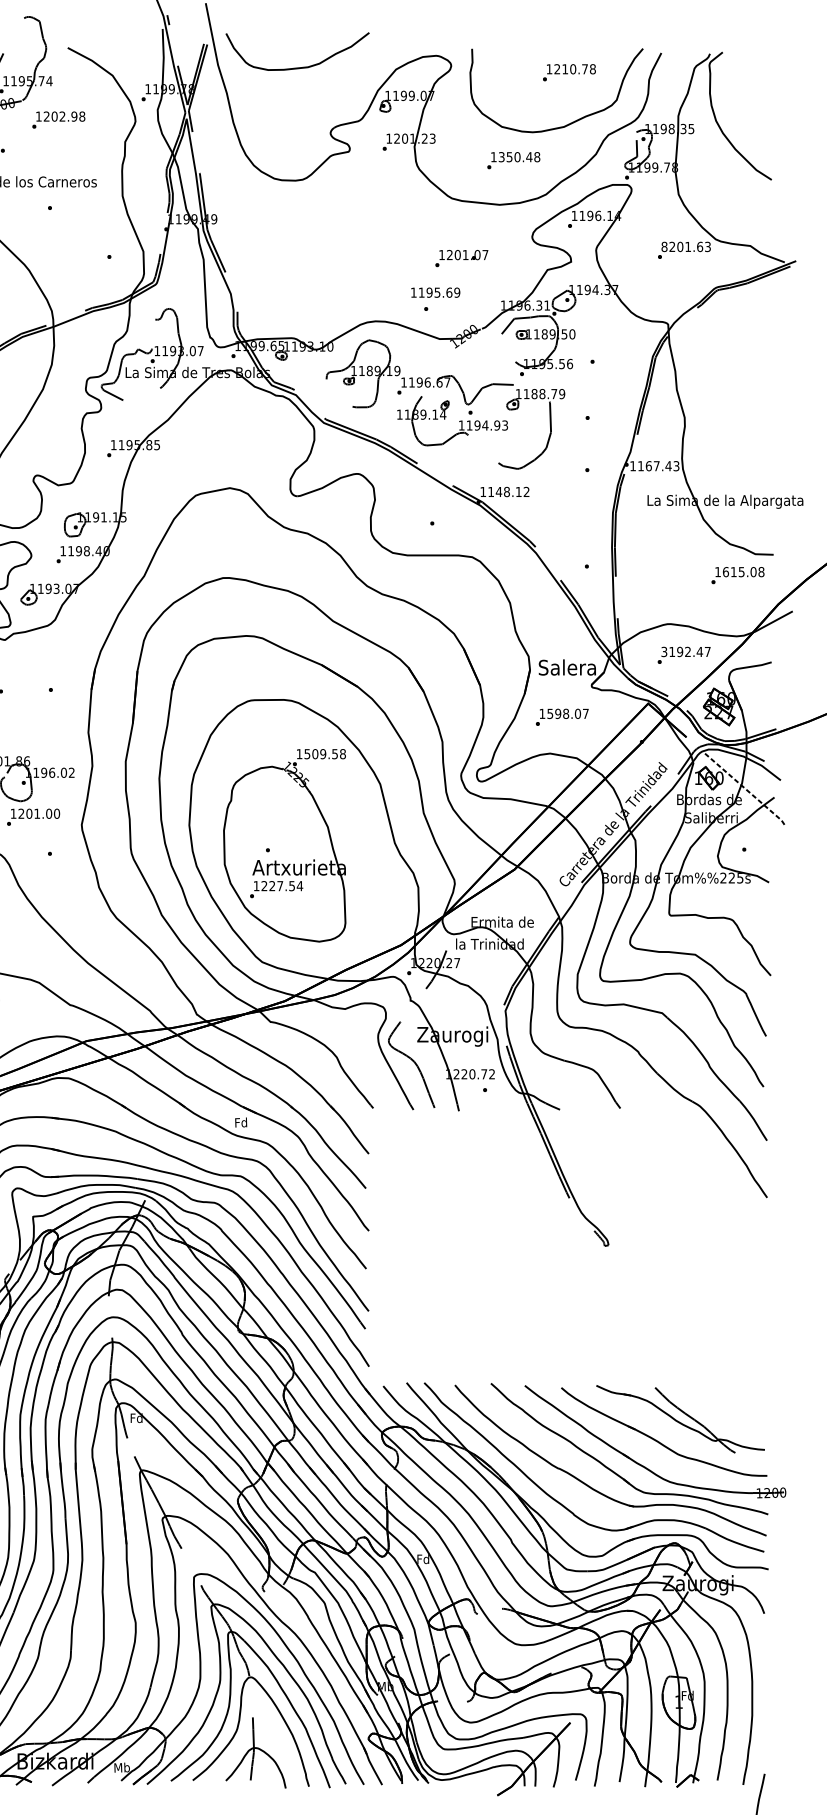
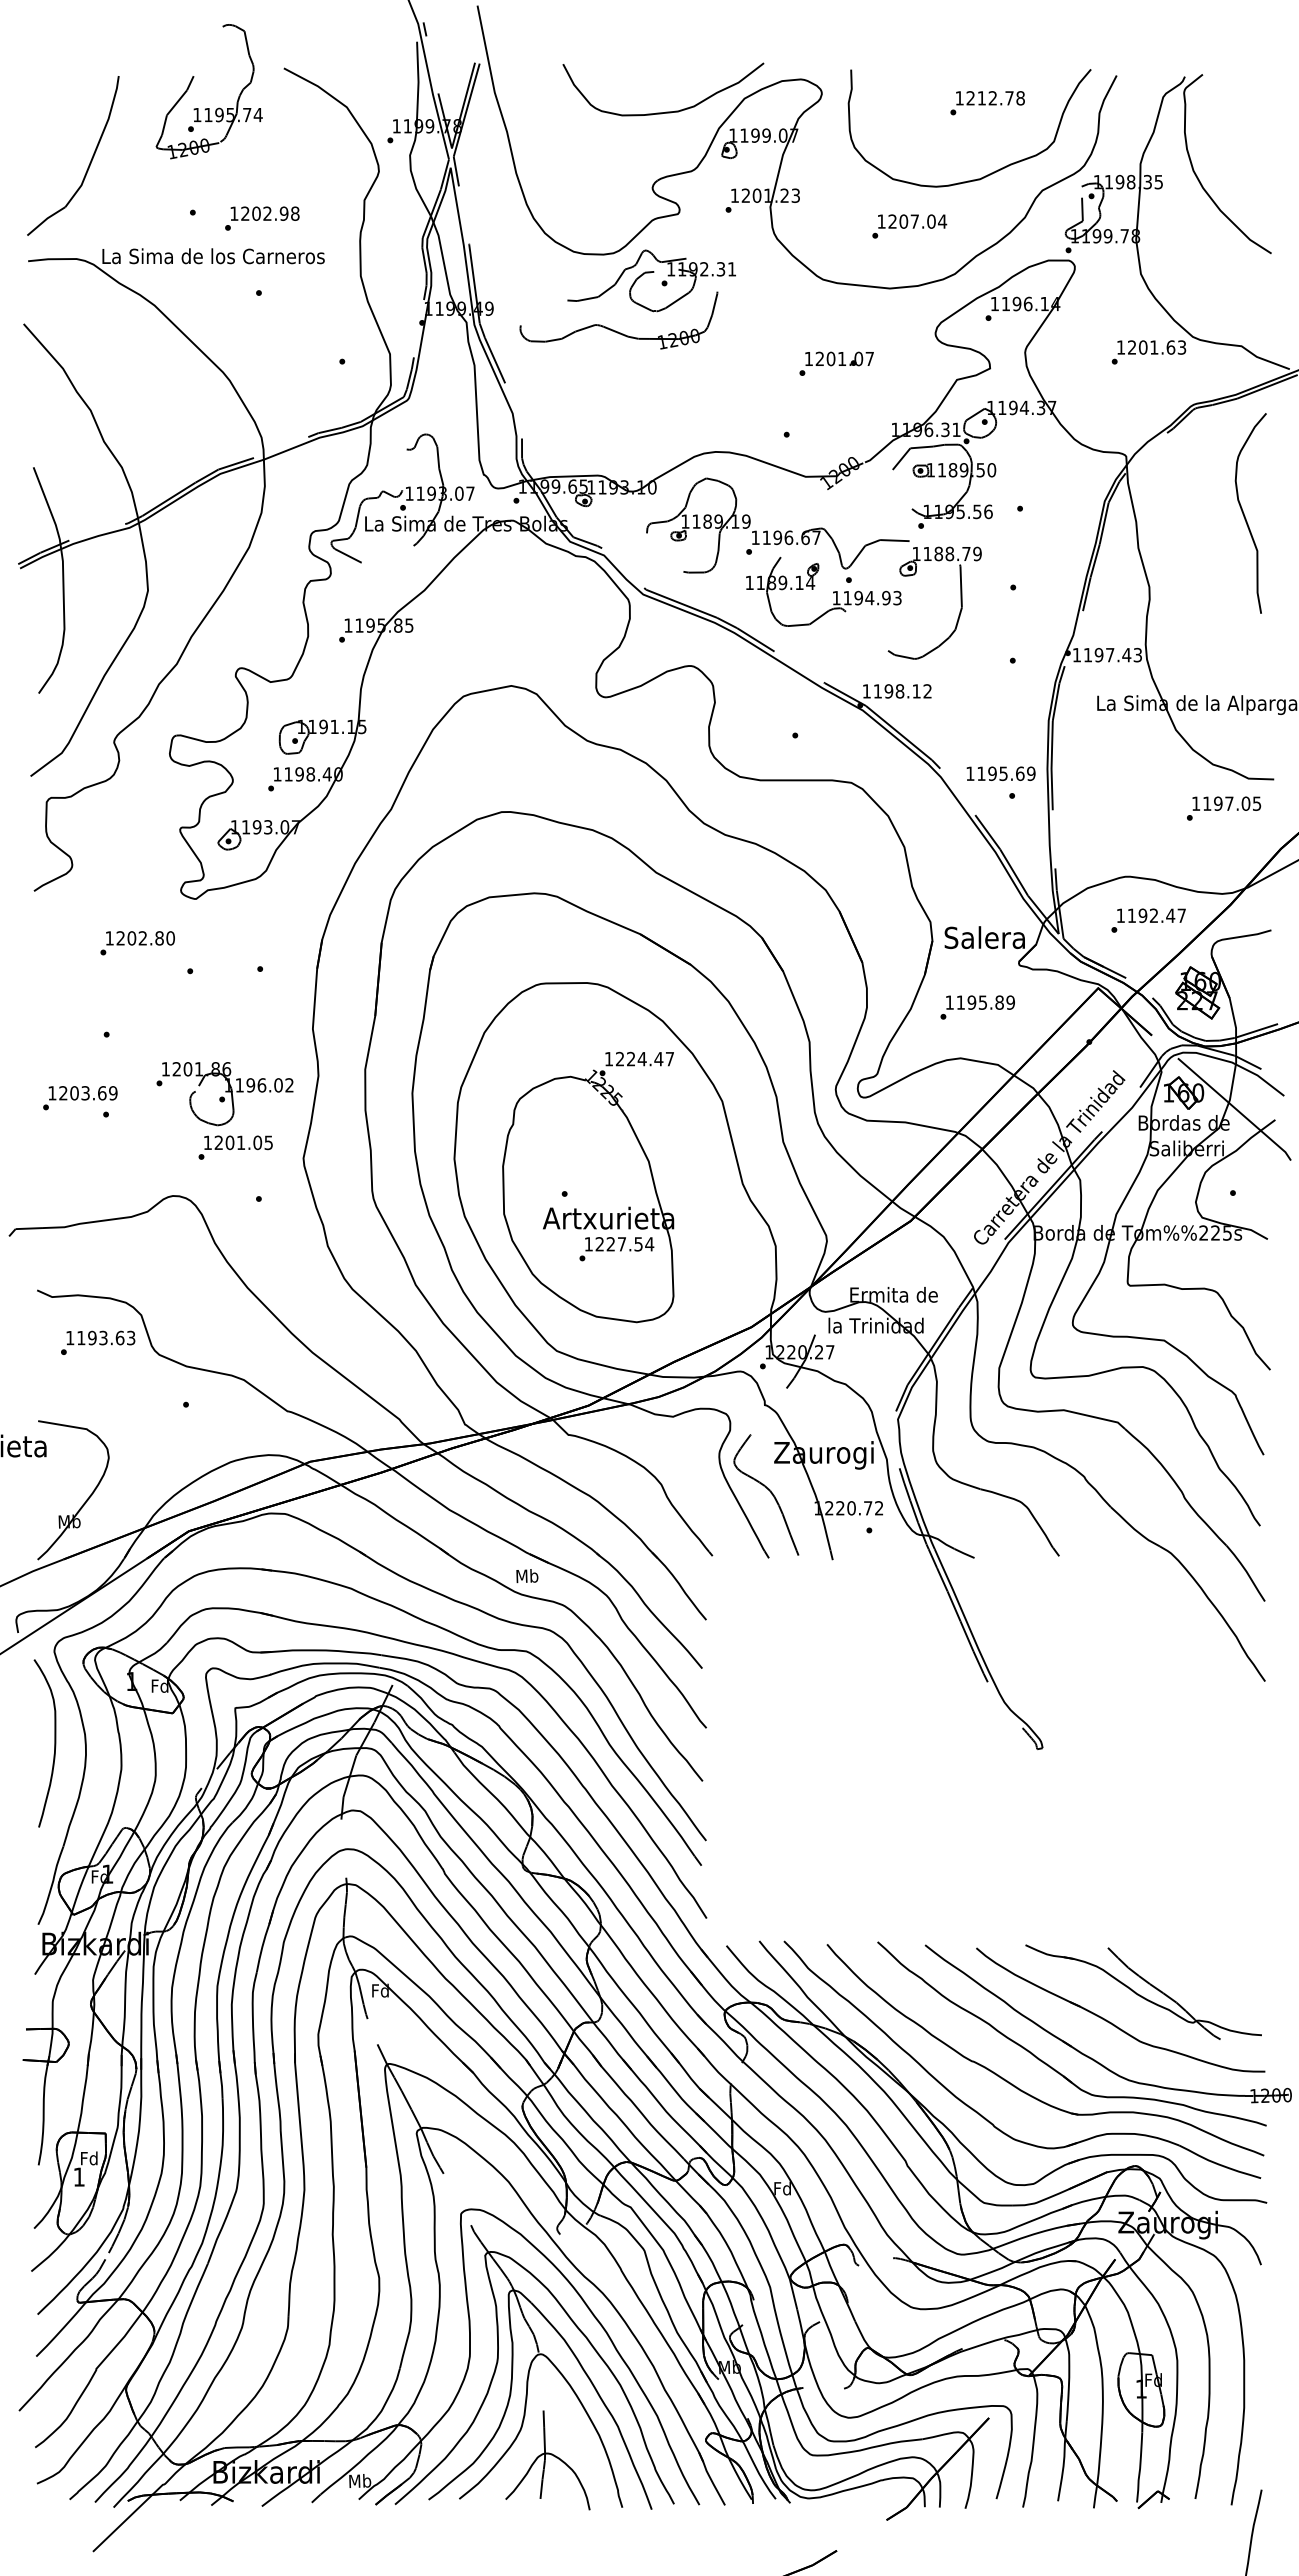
curve: (299, 67) -> (665, 111), moved
text: (572, 69) -> (992, 98), 1210.78 -> 1212.78
text: (58, 120) -> (262, 218), moved
text: (519, 157) -> (917, 221), 1350.48 -> 1207.04
part: (312, 212) -> (627, 299), added
text: (664, 246) -> (1120, 347), 8201.63 -> 1201.63
text: (435, 292) -> (1000, 773), moved
curve: (753, 367) -> (1245, 516), added
text: (648, 465) -> (1098, 654), 1167.43 -> 1197.43
text: (498, 492) -> (888, 691), 1148.12 -> 1198.12
text: (743, 571) -> (1232, 803), 1615.08 -> 1197.05
text: (664, 651) -> (1120, 915), 3192.47 -> 1192.47
text: (567, 713) -> (985, 1002), 1598.07 -> 1195.89
text: (325, 753) -> (645, 1058), 1509.58 -> 1224.47
line: (746, 790) -> (1236, 1109), dashed -> solid
text: (56, 813) -> (268, 1142), 1201.00 -> 1201.05
text: (276, 889) -> (616, 1249), moved
text: (241, 1122) -> (527, 1575), Fd -> Mb

